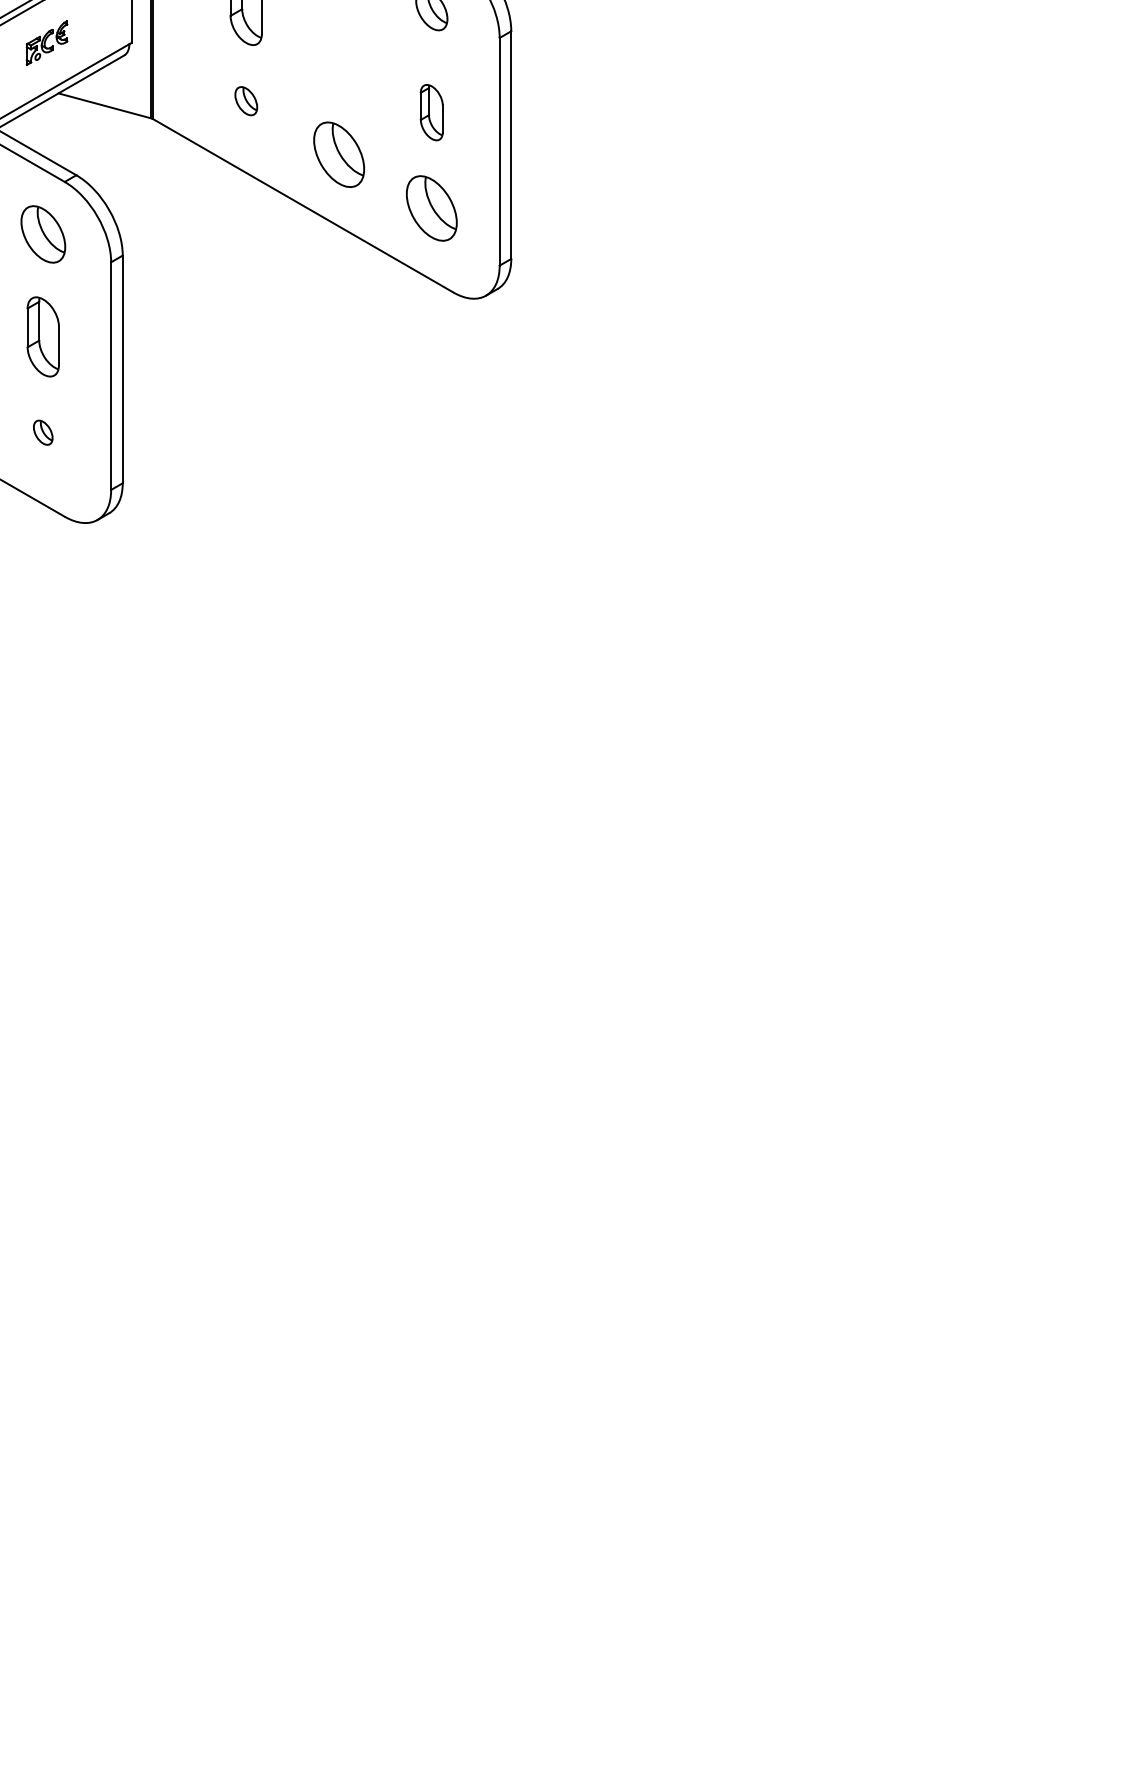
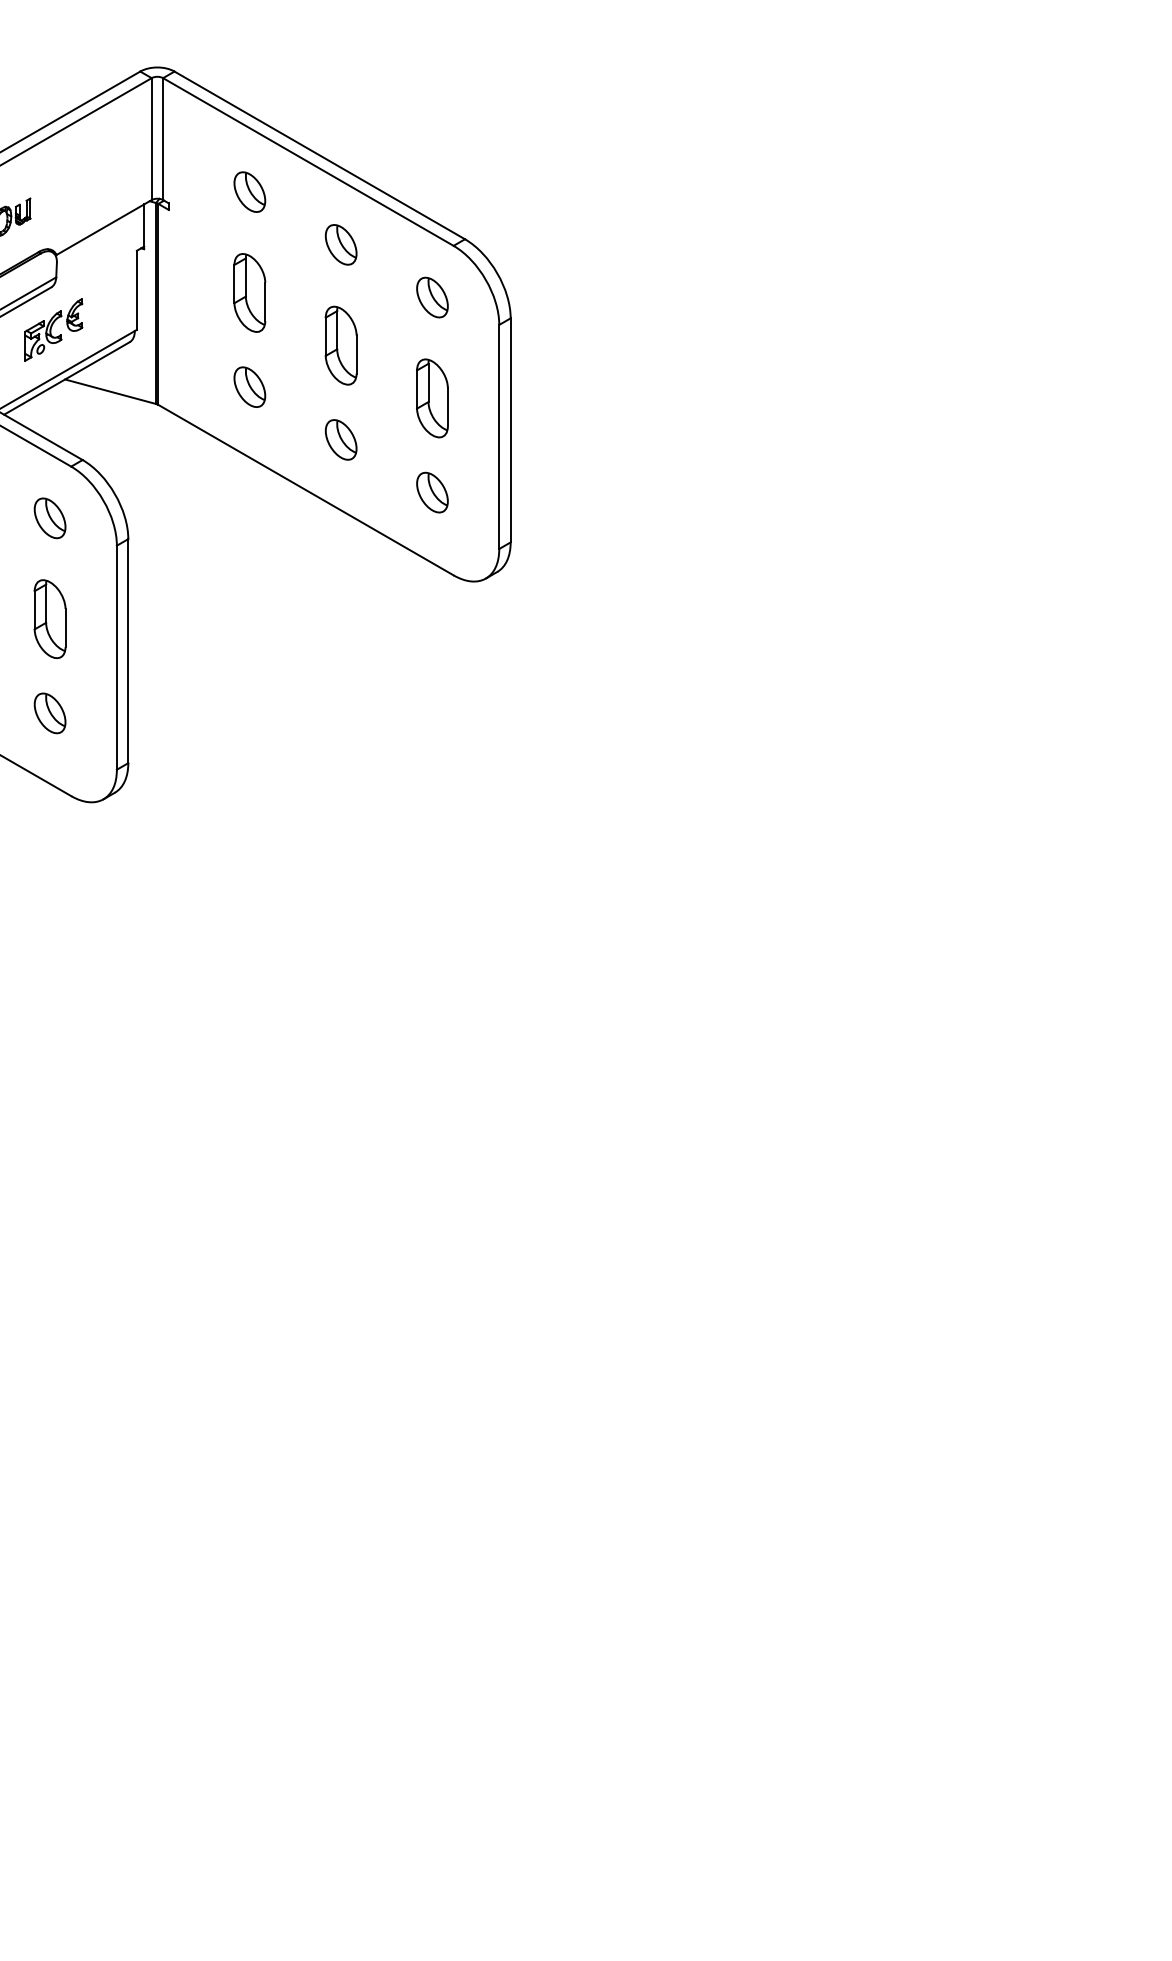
part: (46, 42) -> (53, 329), size x1.43
part: (338, 58) -> (340, 345), added
part: (245, 100) -> (249, 386), size x1.43
part: (431, 112) -> (432, 398), size x1.43
part: (338, 154) -> (340, 439), size x0.62
part: (431, 208) -> (432, 492), size x0.62
part: (42, 234) -> (49, 518), size x0.71
part: (42, 432) -> (49, 713), size x1.67

